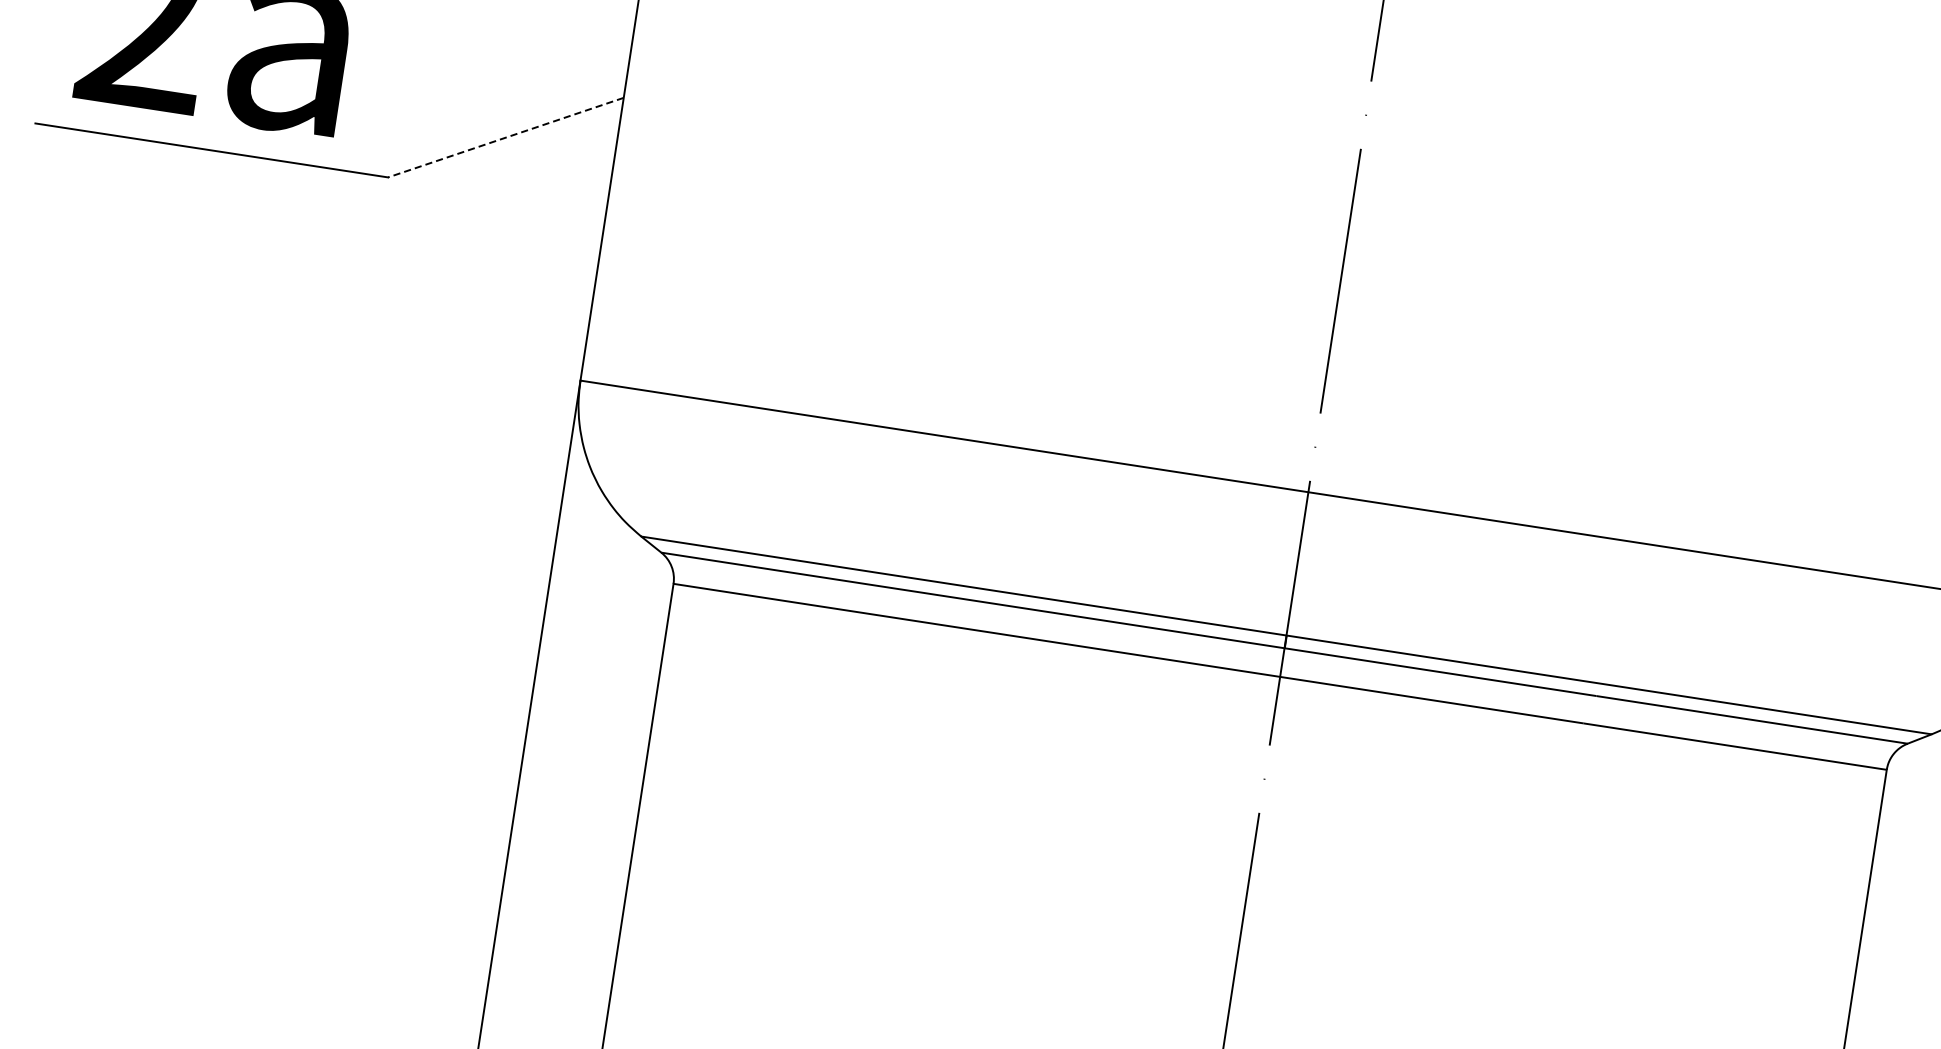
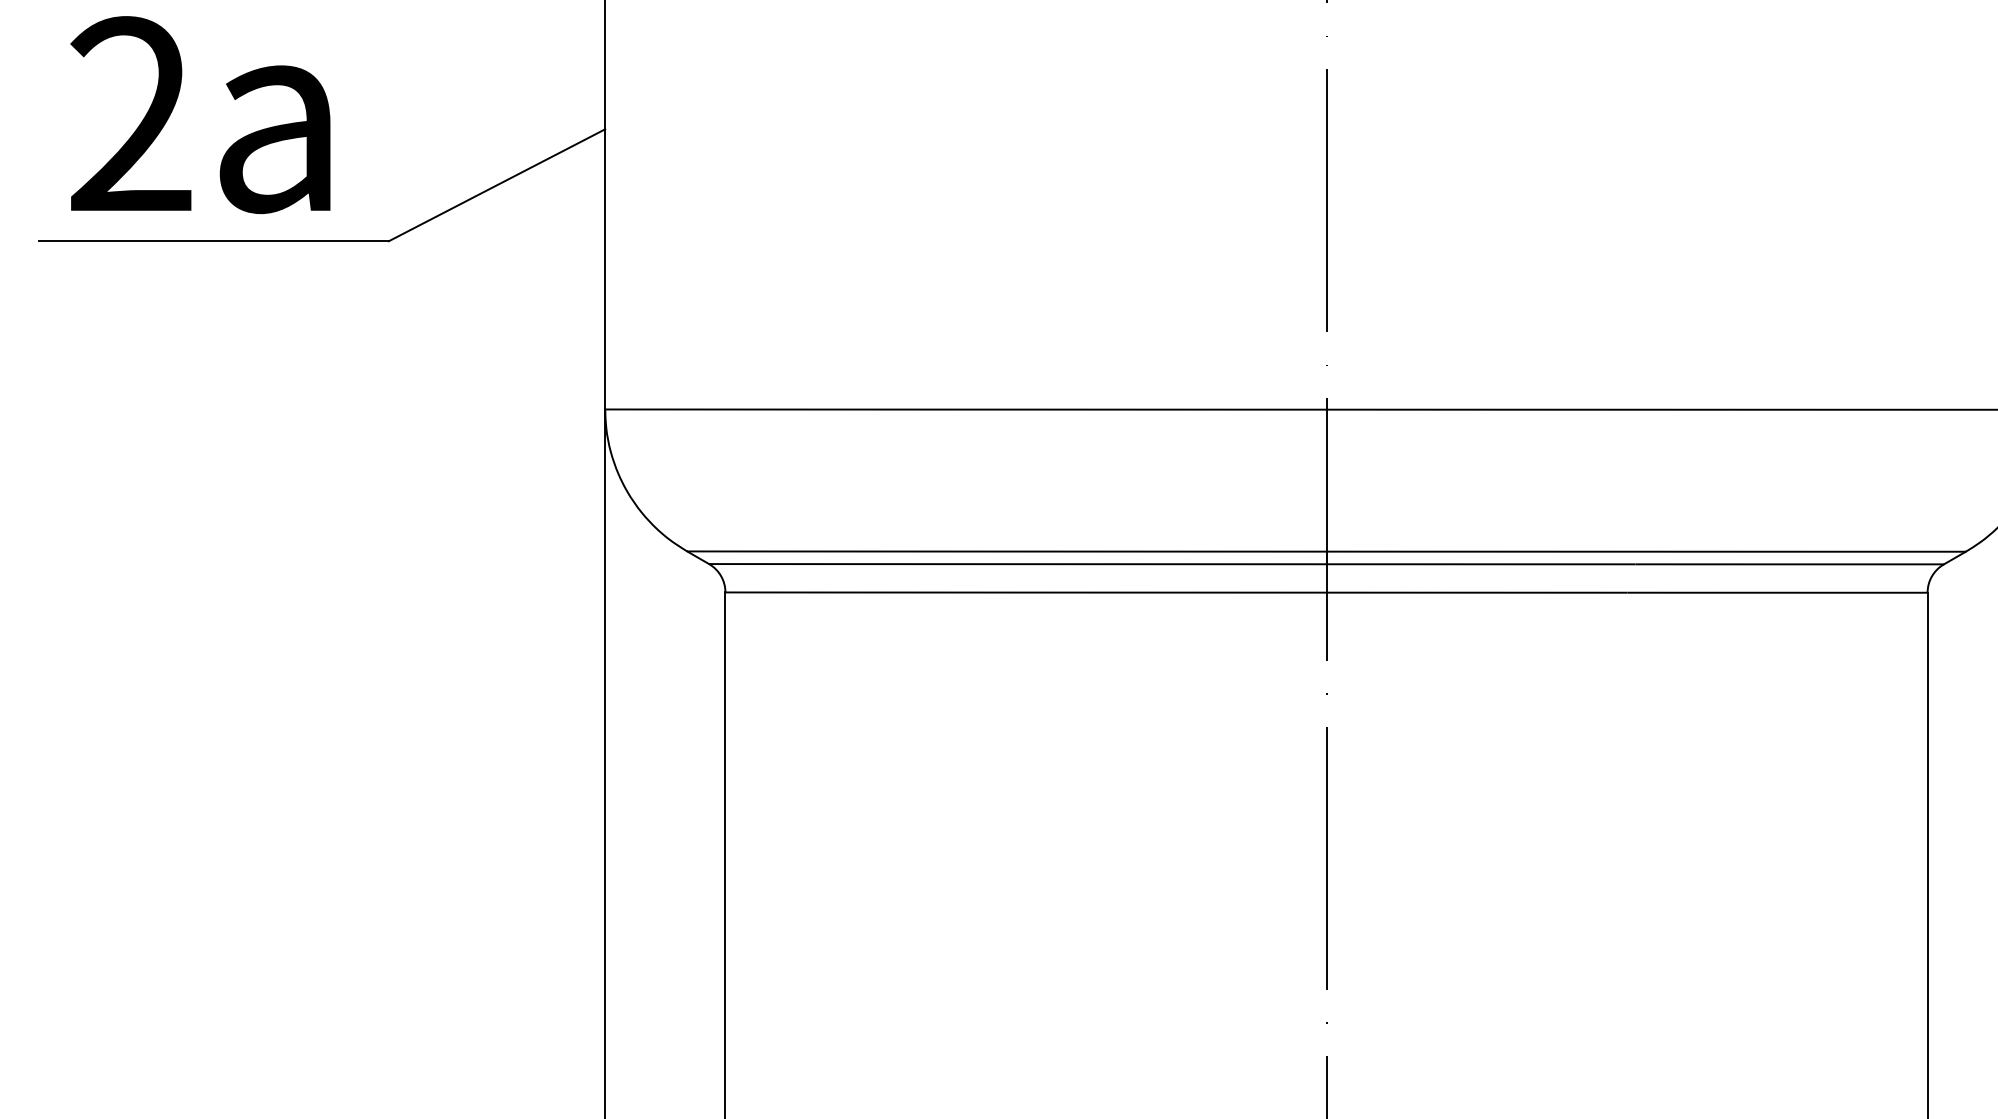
line: (506, 137) -> (497, 185), dashed -> solid

